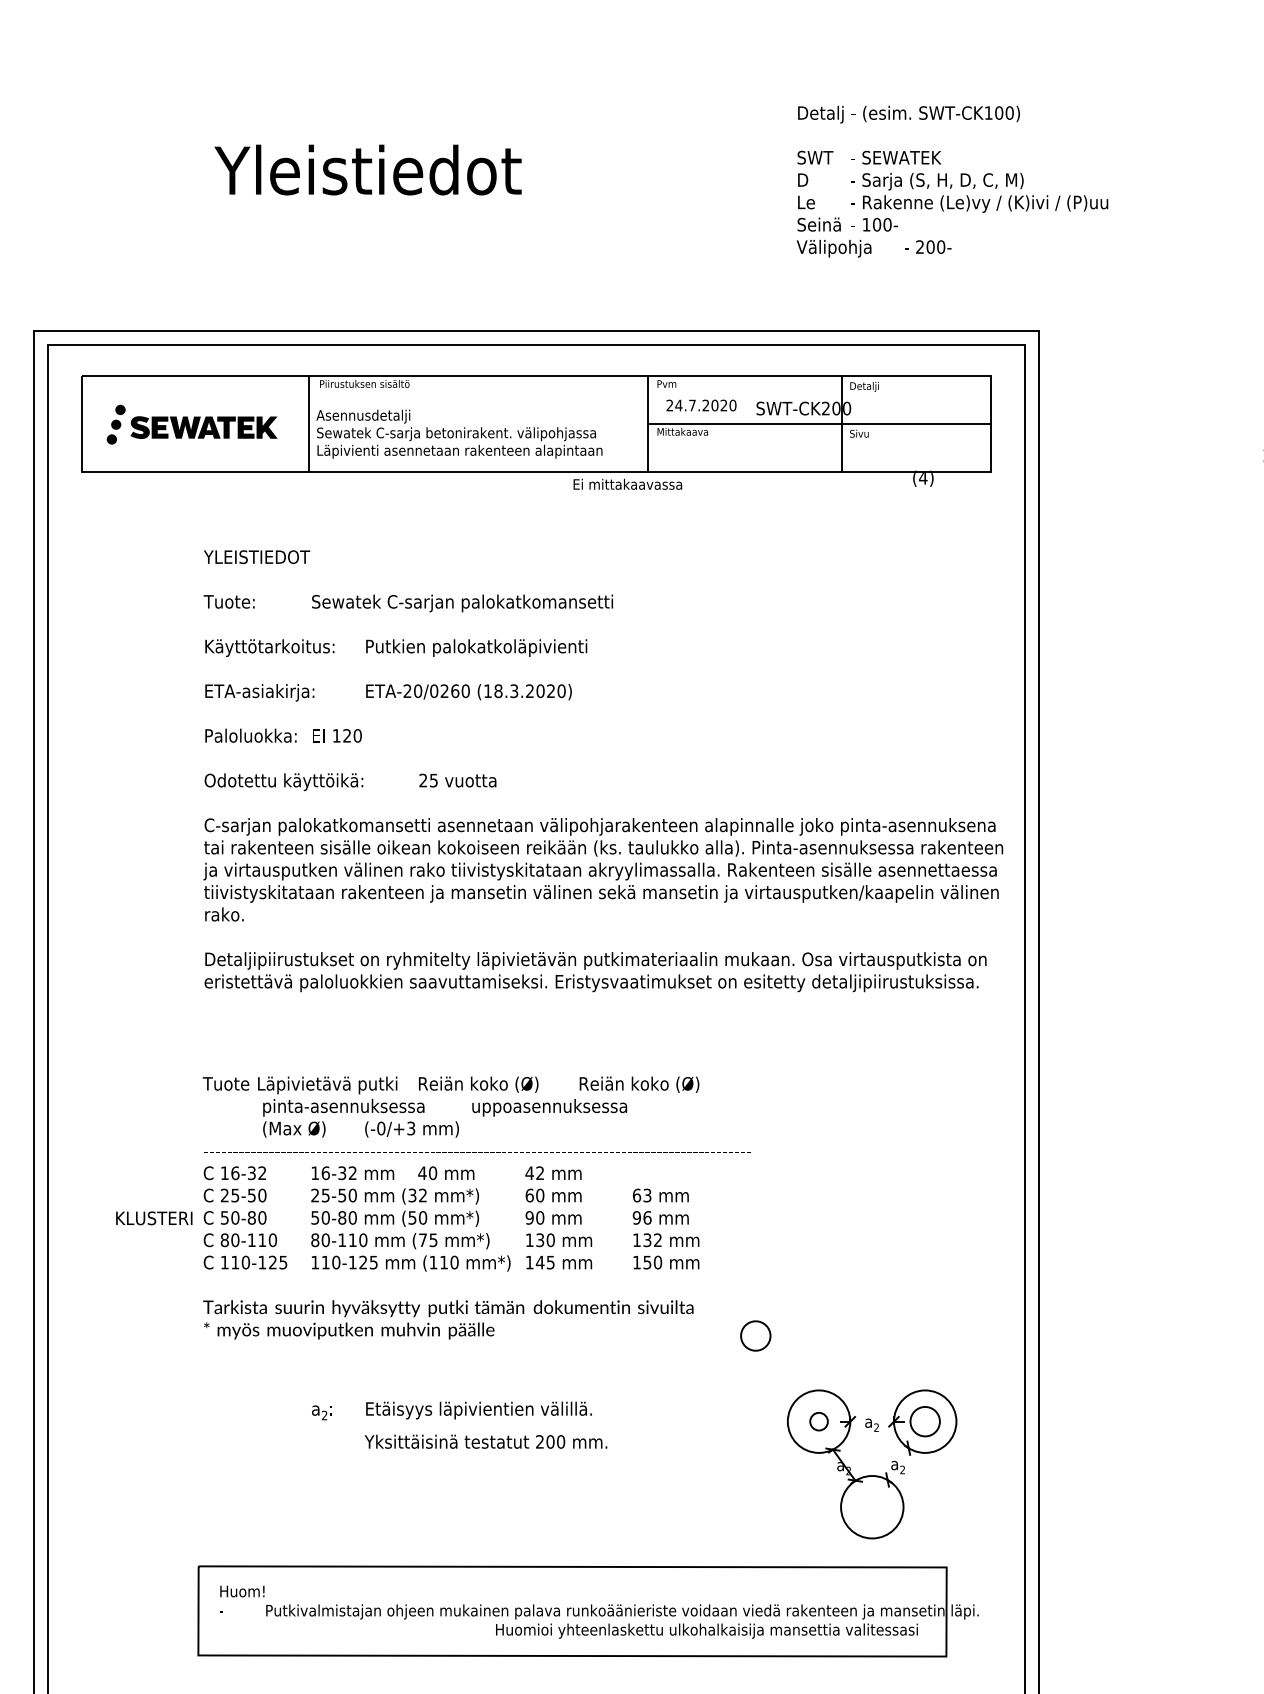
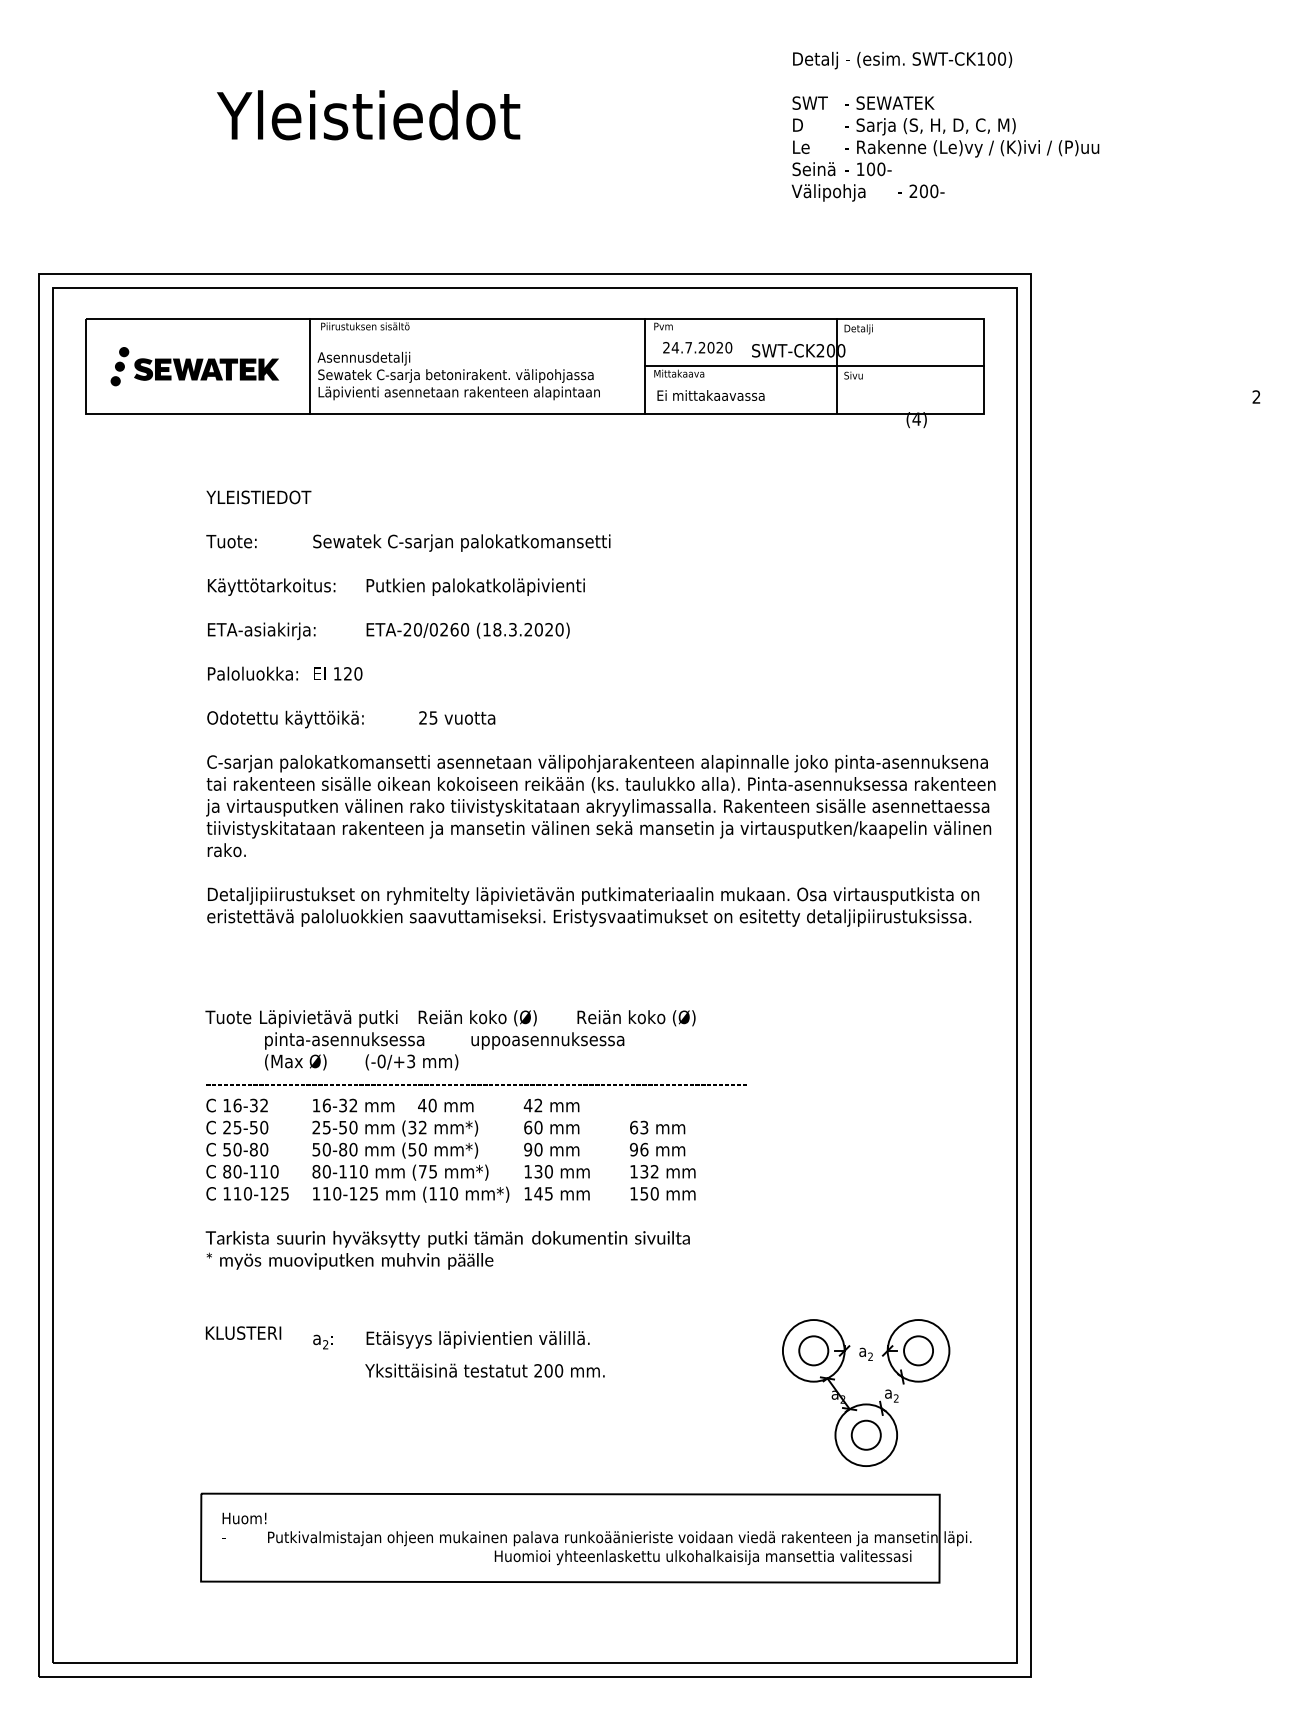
text: (627, 484) -> (710, 395), moved
text: (154, 1217) -> (243, 1332), moved
circle: (754, 1335) -> (865, 1434), moved
circle: (818, 1421) -> (813, 1350), size x1.67

